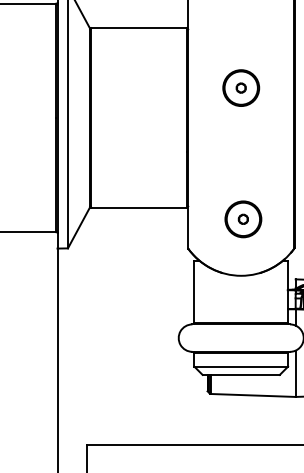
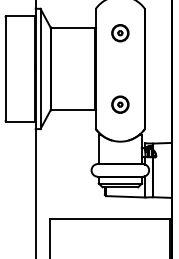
part: (241, 88) -> (120, 33), moved
part: (243, 218) -> (120, 104), moved

